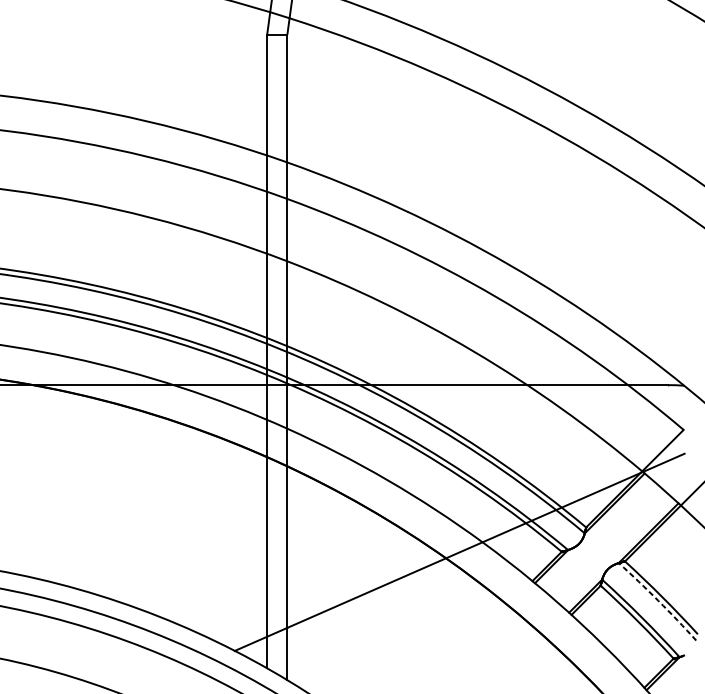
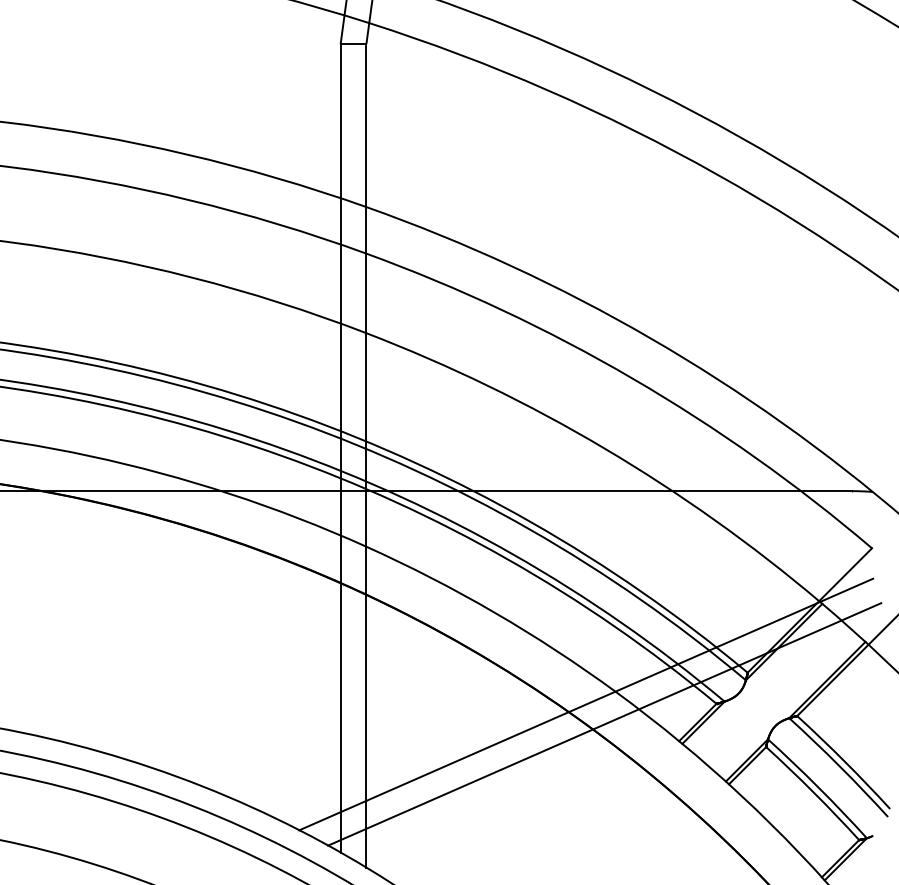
line: (473, 568) -> (604, 724), added
arc: (658, 600) -> (839, 766), dashed -> solid

